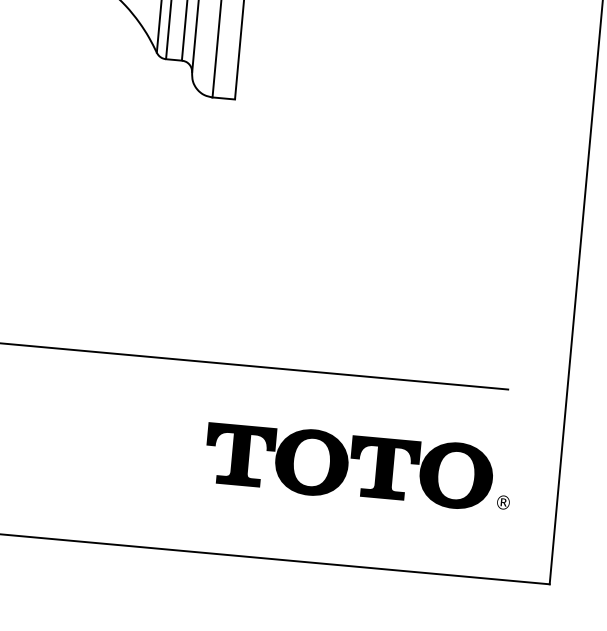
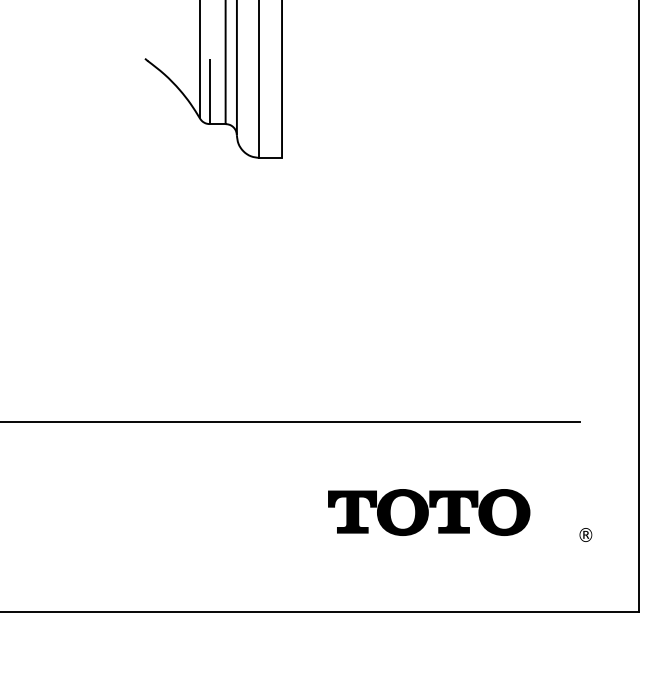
part: (349, 465) -> (429, 512), size x0.7

